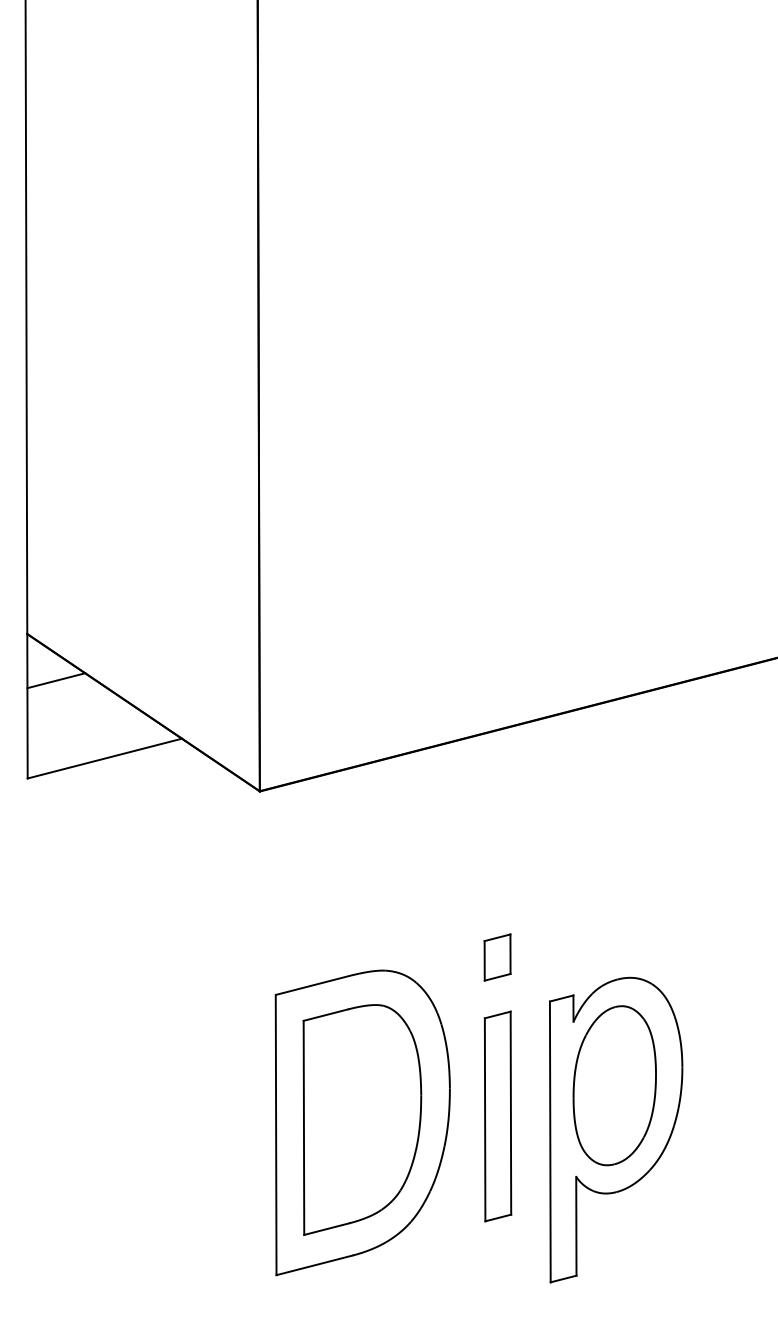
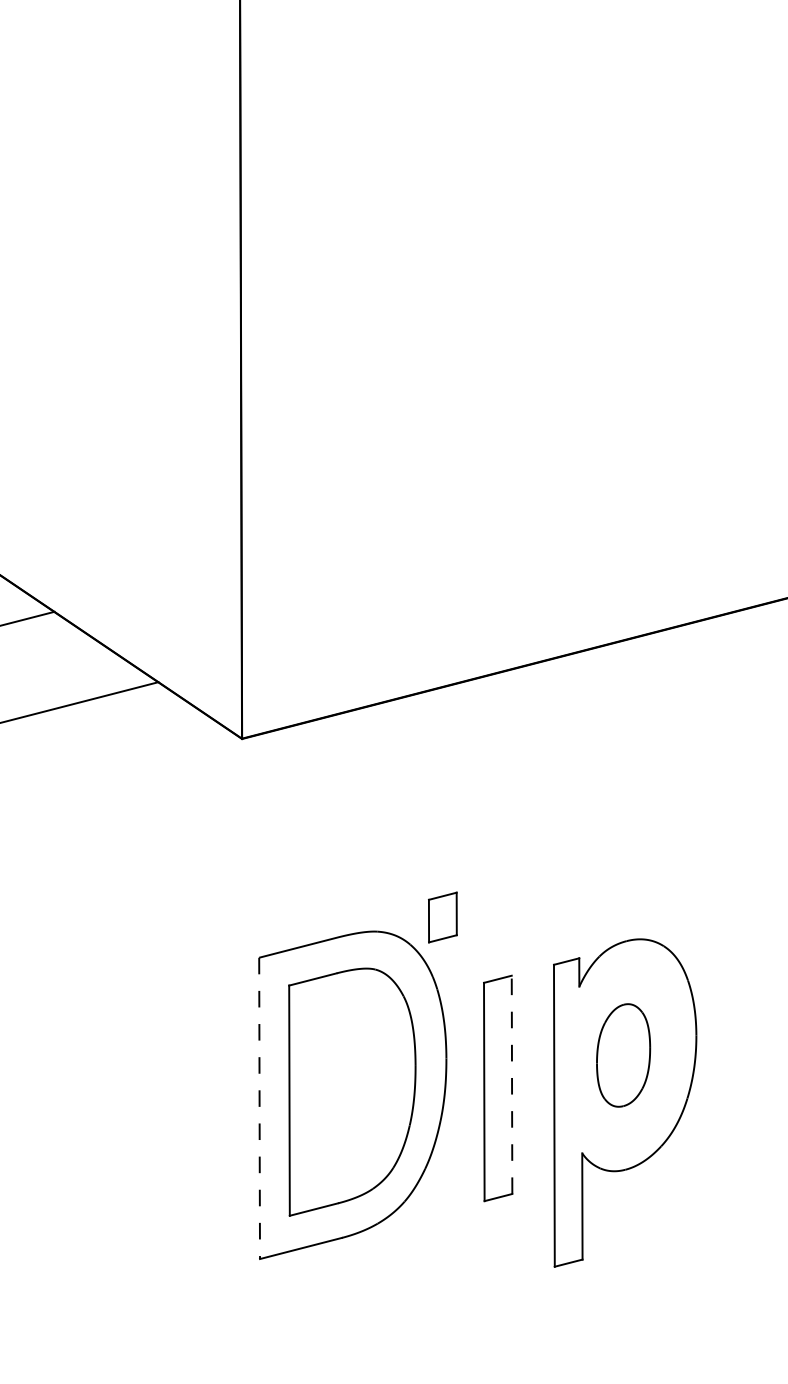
part: (497, 957) -> (442, 917), moved
part: (614, 1085) -> (623, 1055), size x0.6
line: (510, 1112) -> (511, 1084), solid -> dashed
line: (276, 1135) -> (259, 1108), solid -> dashed

